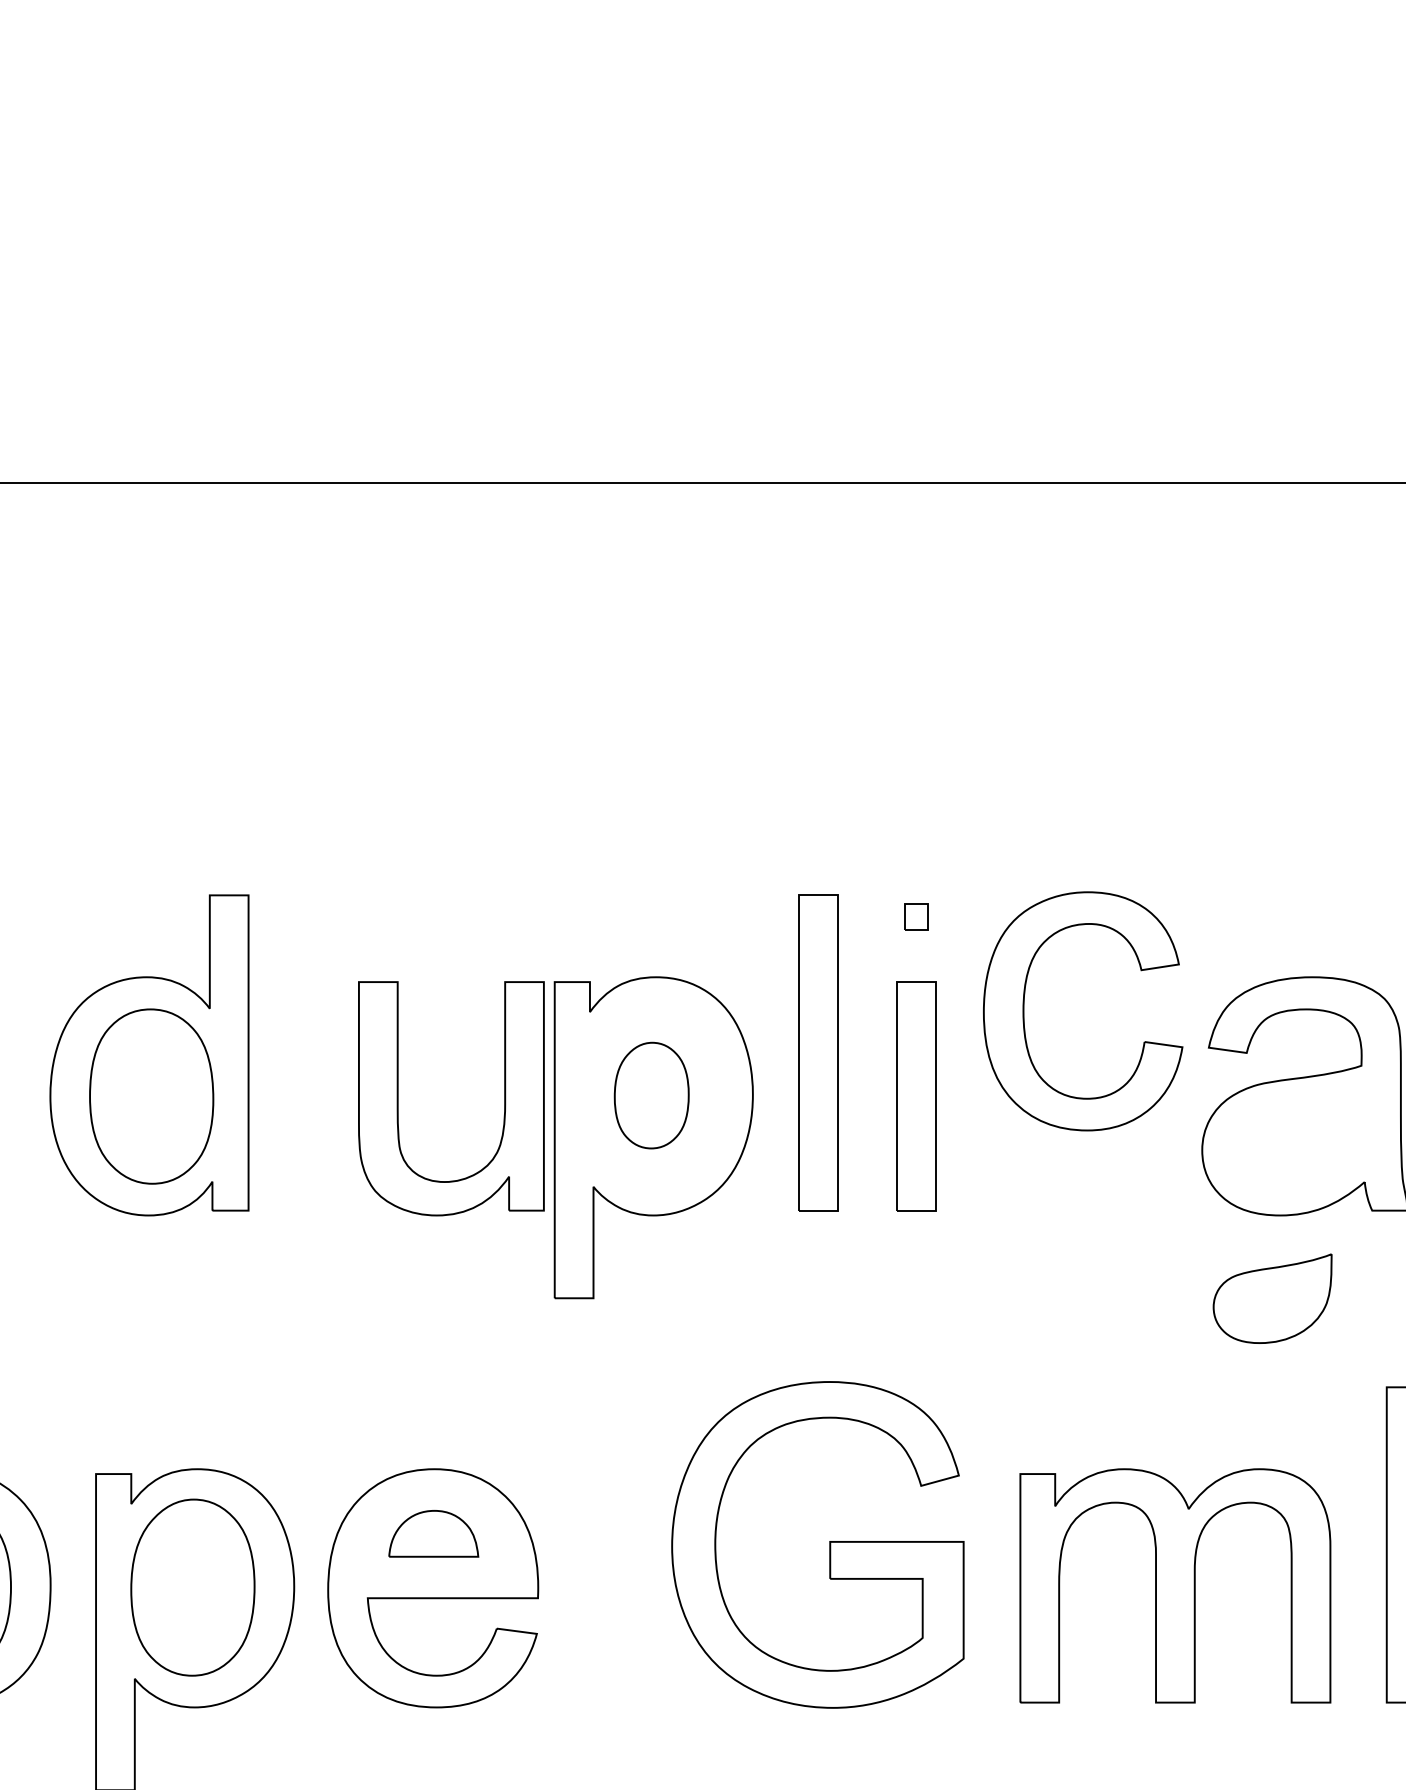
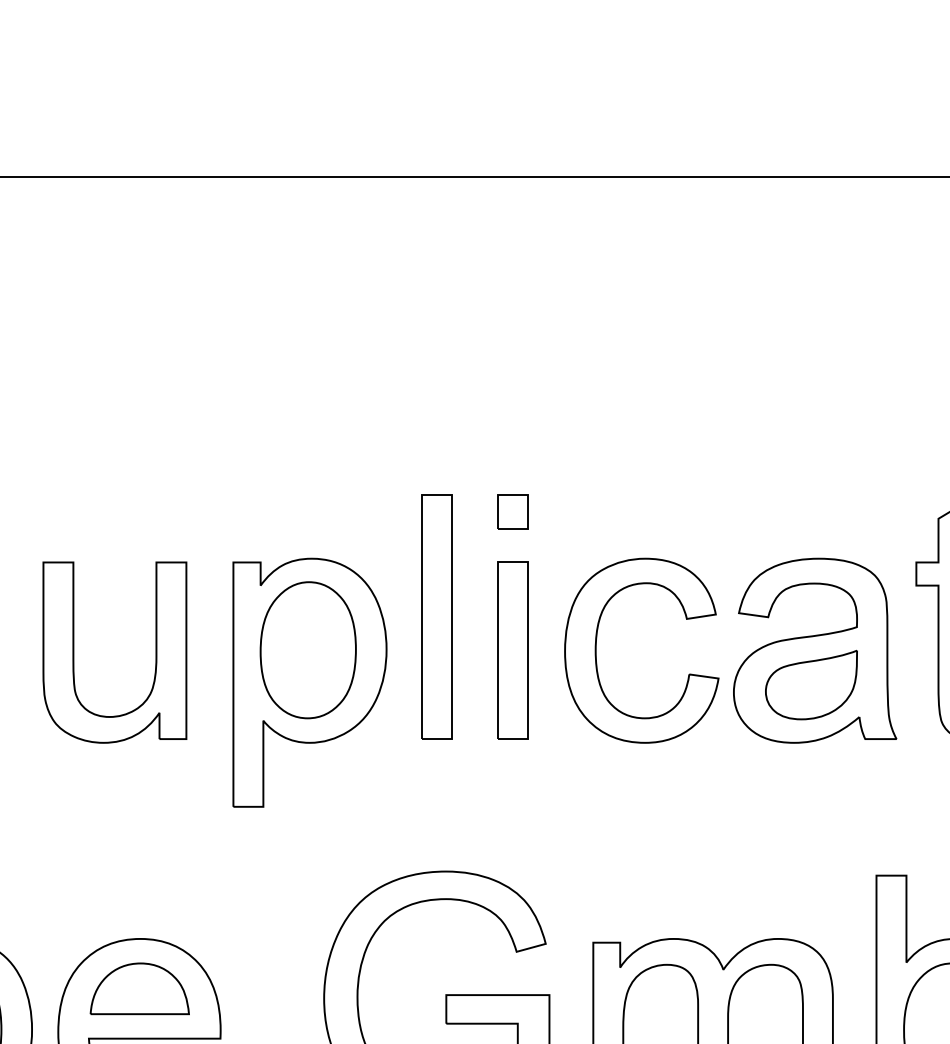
part: (916, 916) -> (513, 511), size x1.67
part: (1024, 1011) -> (596, 650), moved
part: (651, 1095) -> (308, 650), size x1.67
part: (398, 1098) -> (74, 652), moved
part: (1272, 1298) -> (811, 684), moved
part: (433, 1533) -> (139, 988), size x1.43

